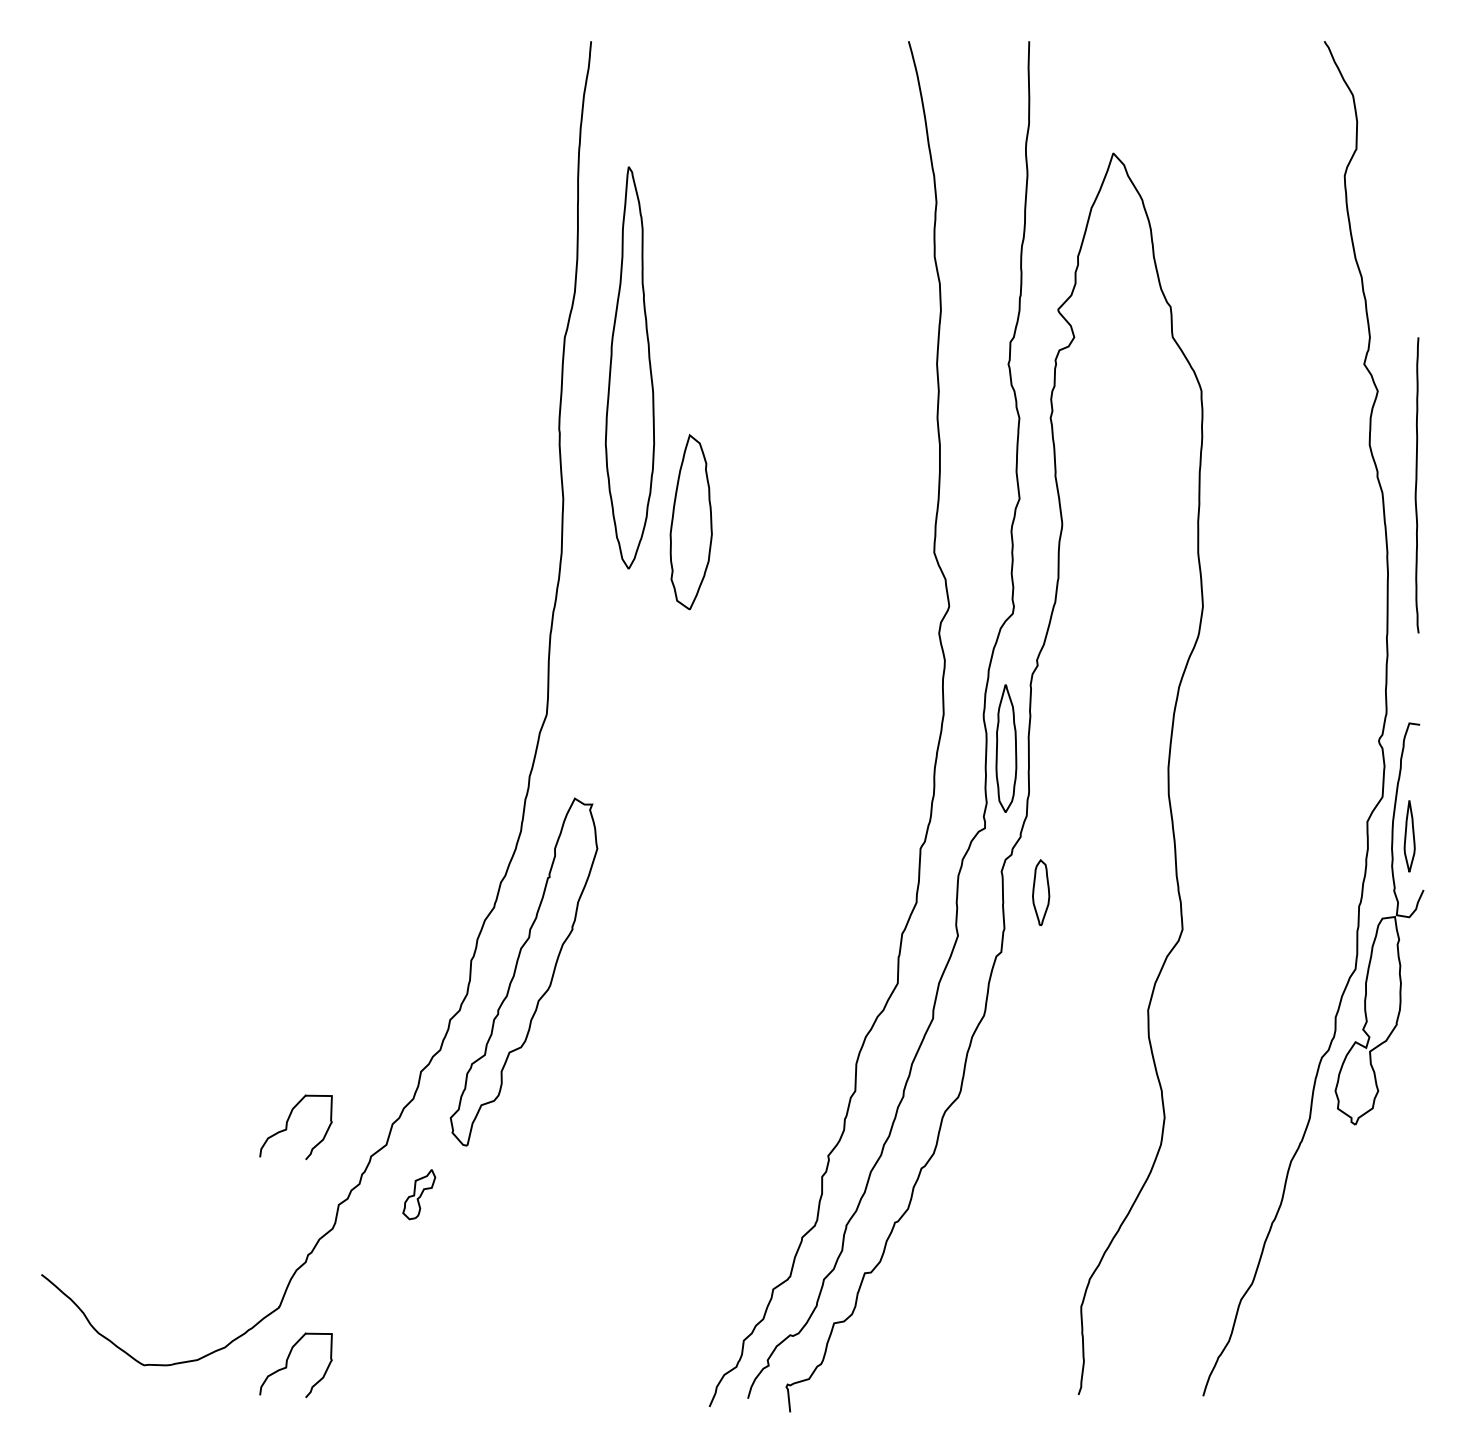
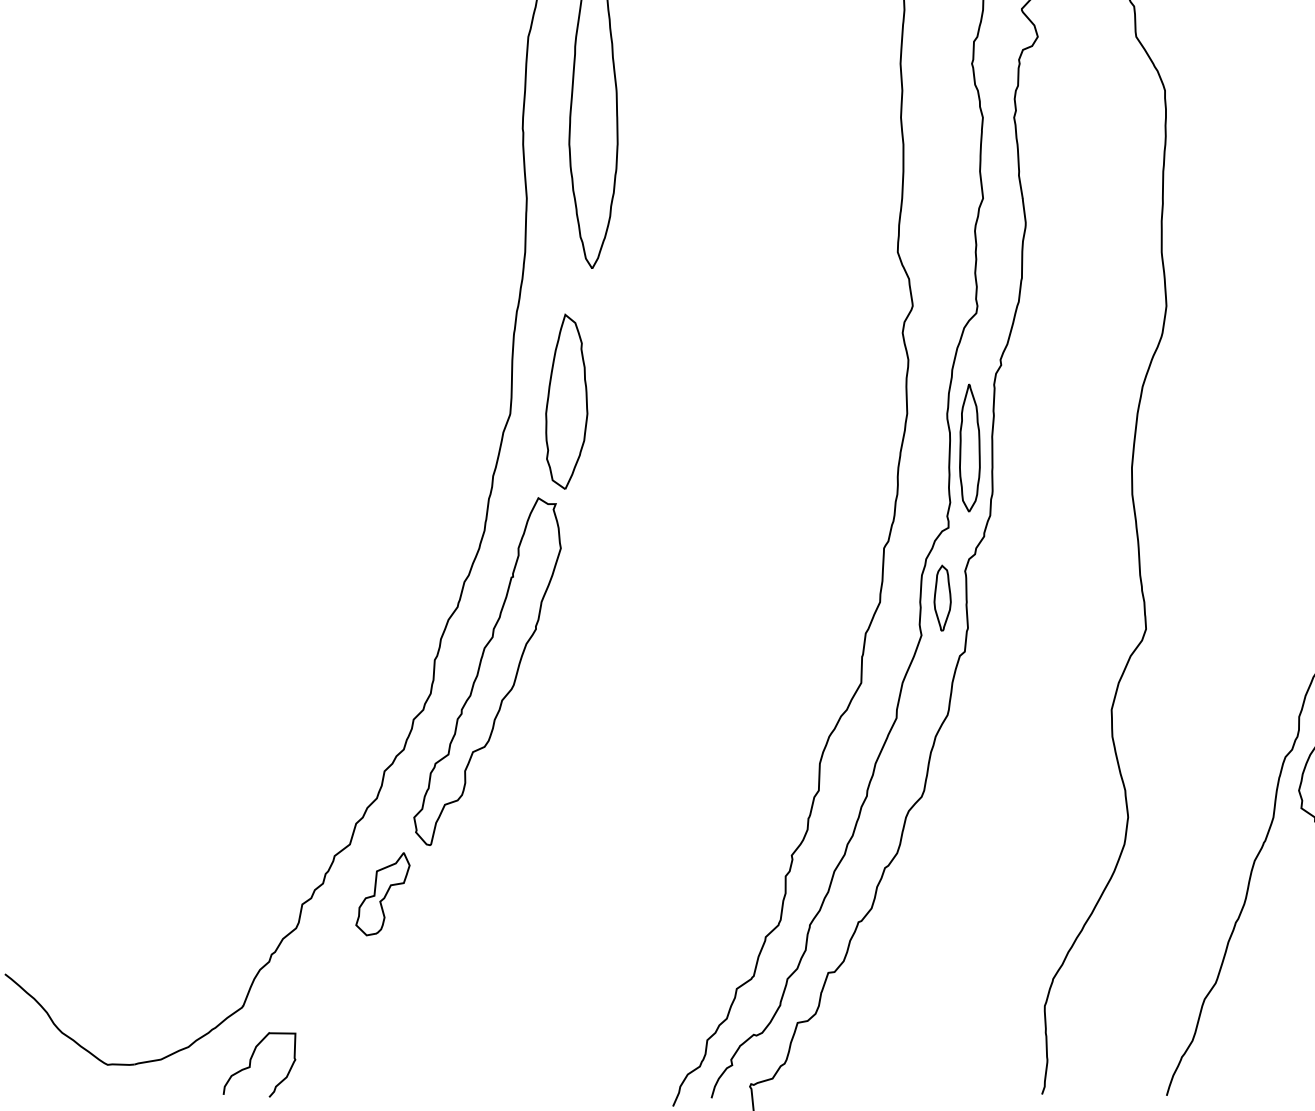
part: (690, 522) -> (566, 402), moved
part: (1041, 892) -> (943, 598), moved
curve: (287, 1127) -> (251, 827), removed
part: (418, 1194) -> (382, 894), size x1.67

